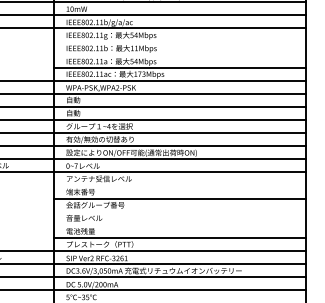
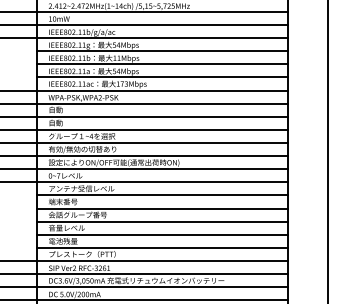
line: (180, 41) -> (162, 51), added
line: (180, 54) -> (162, 64), added
line: (180, 185) -> (162, 195), added
line: (180, 211) -> (162, 221), added
line: (180, 224) -> (162, 234), added

